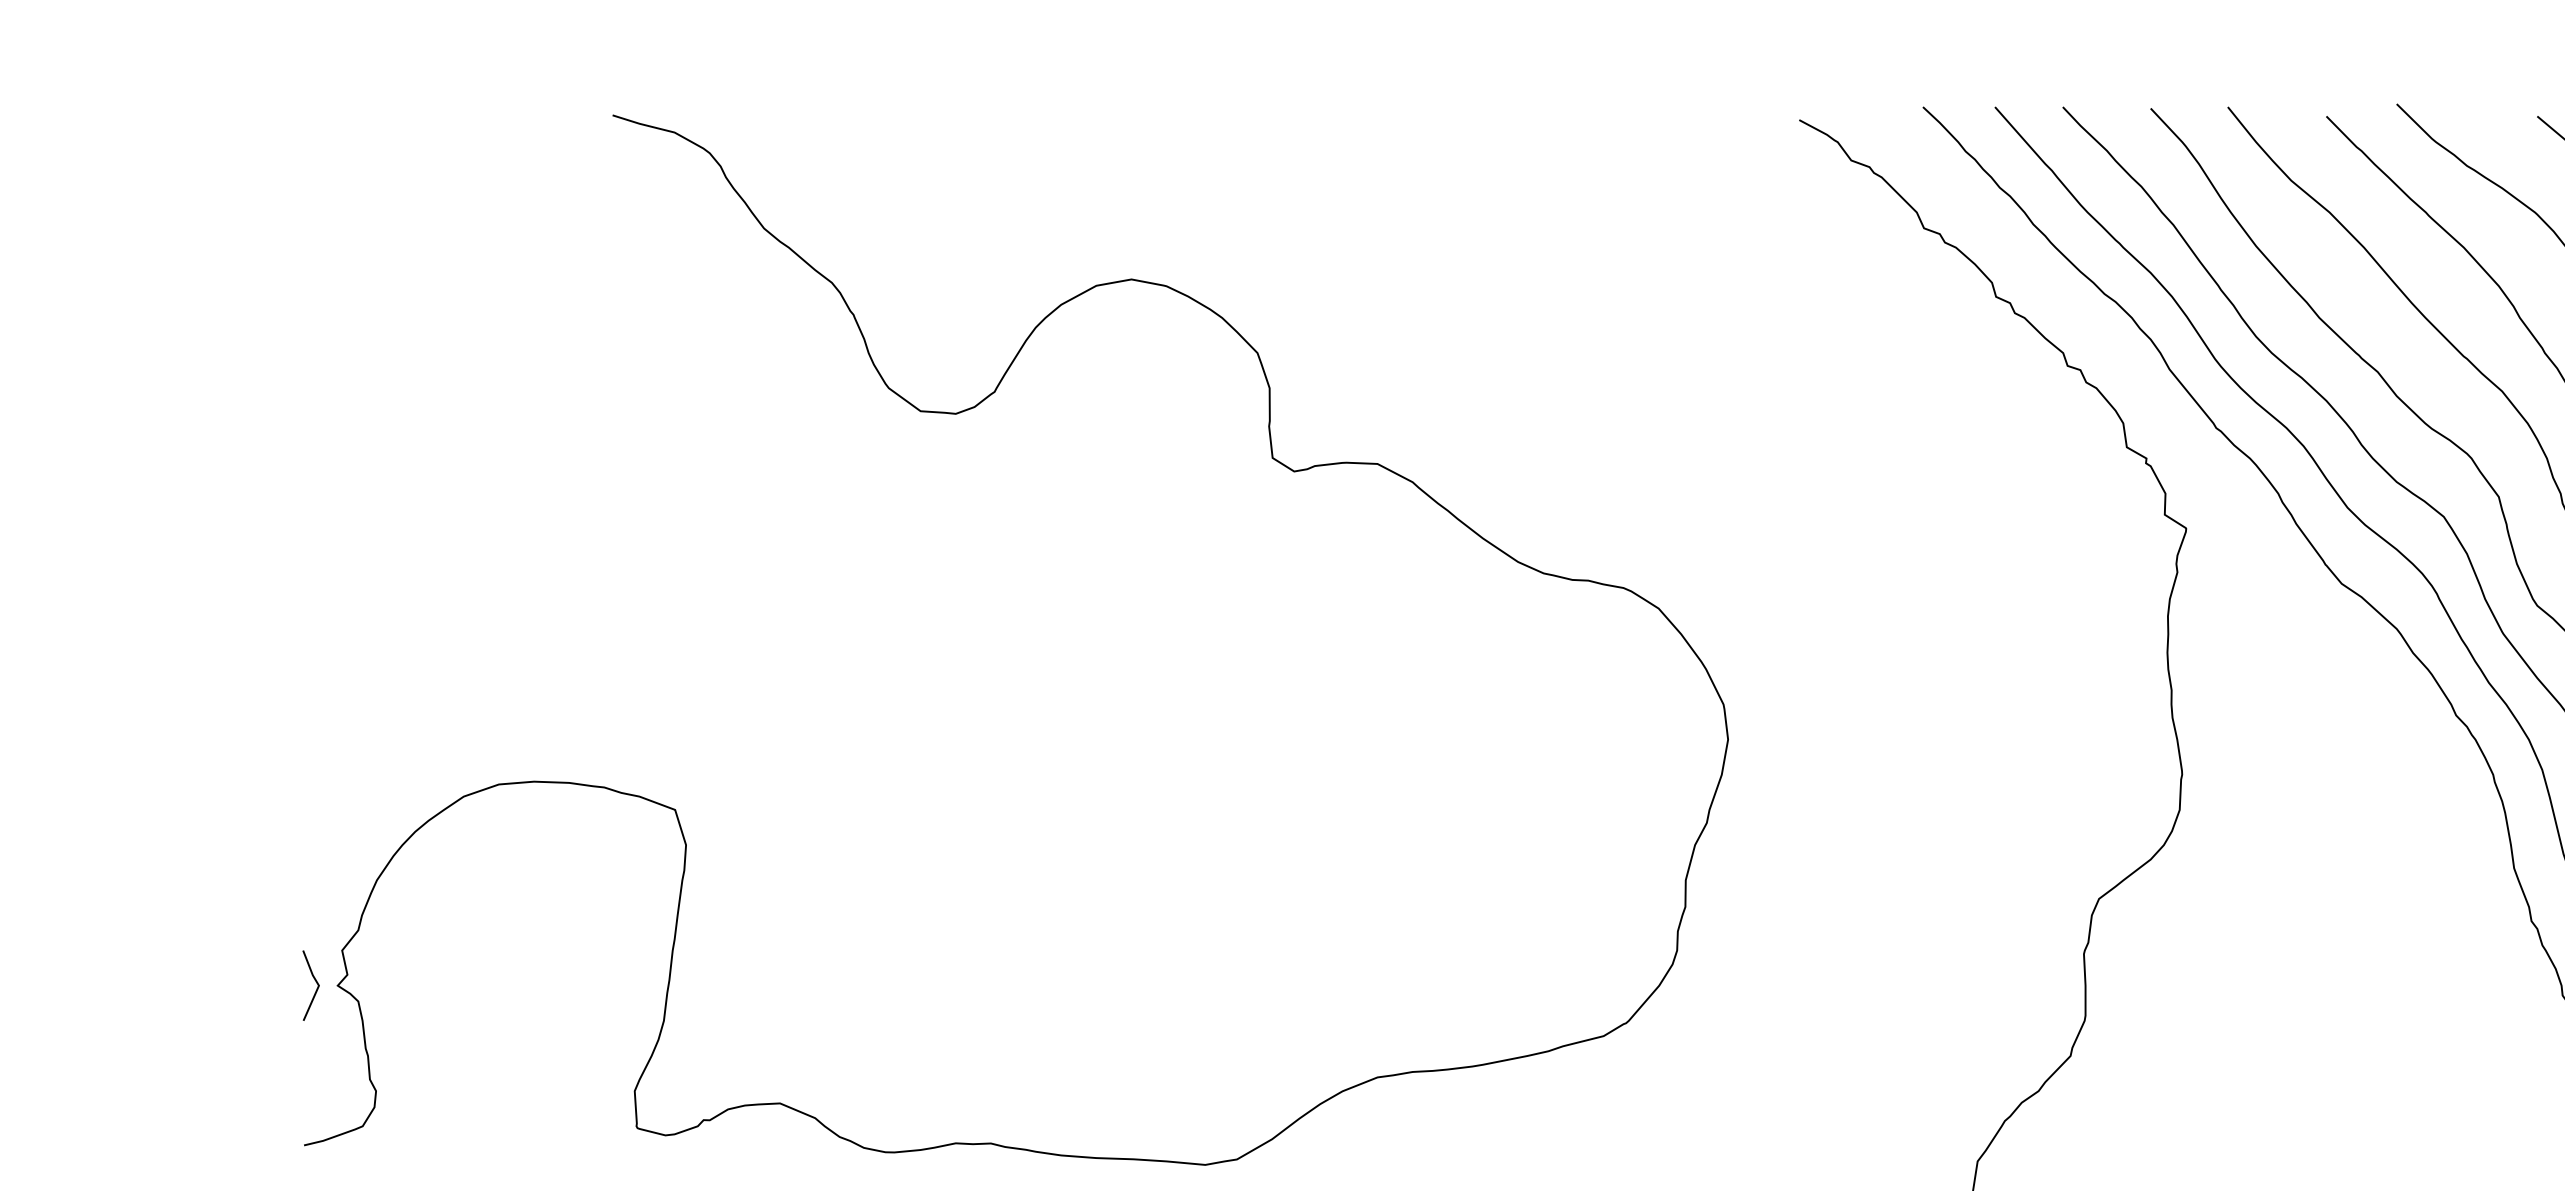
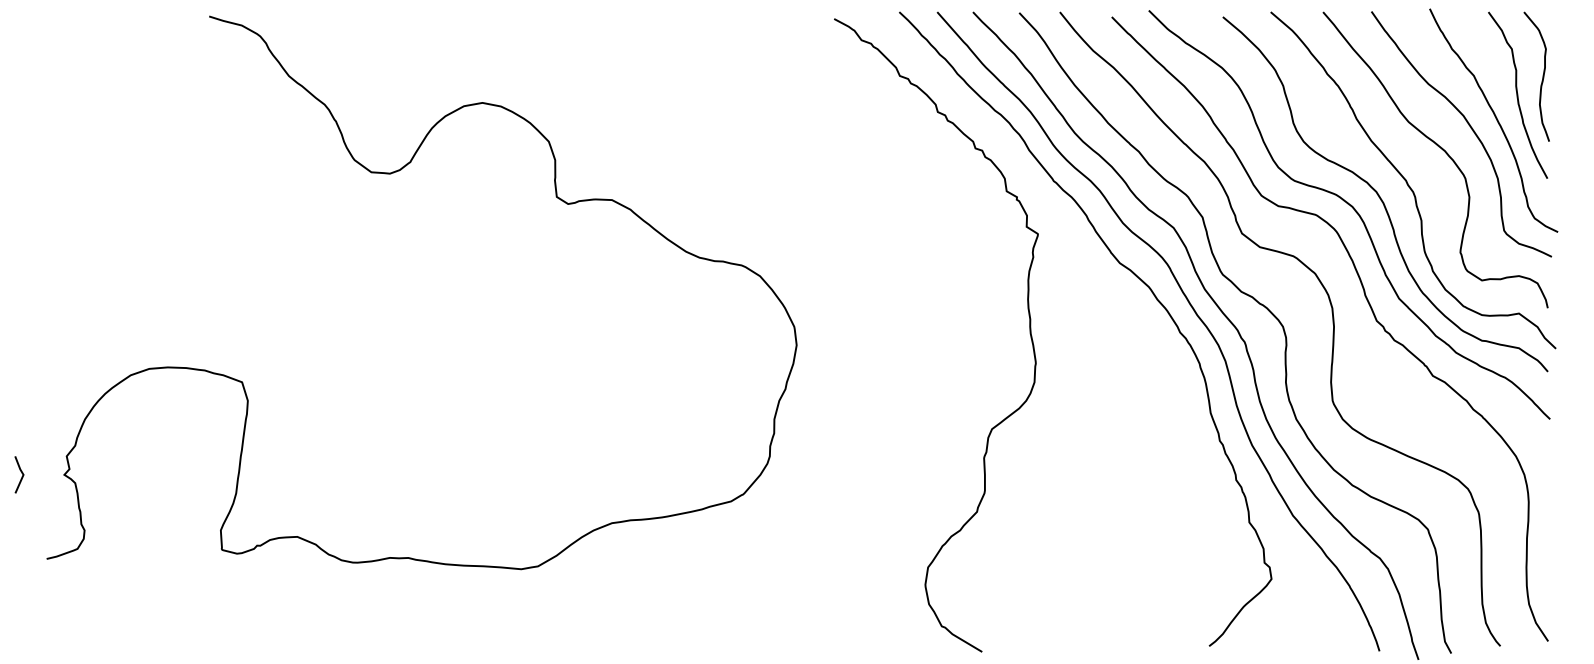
line: (315, 983) -> (21, 473), moved

